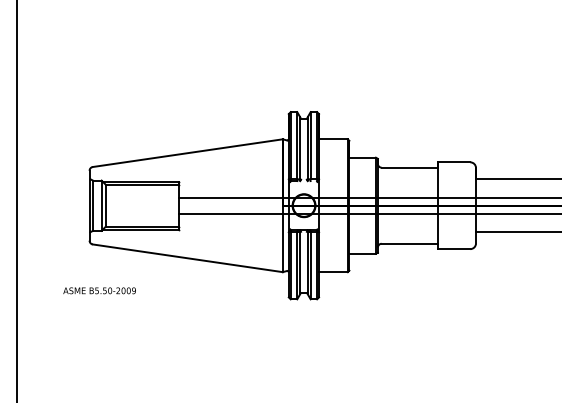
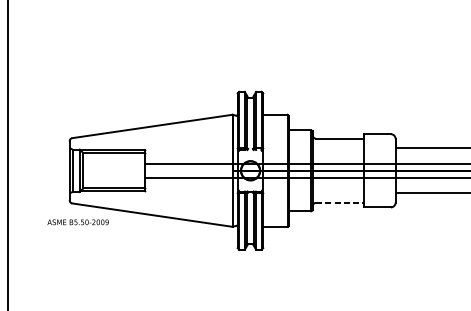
line: (410, 243) -> (340, 202), solid -> dashed
text: (99, 290) -> (78, 222), moved

